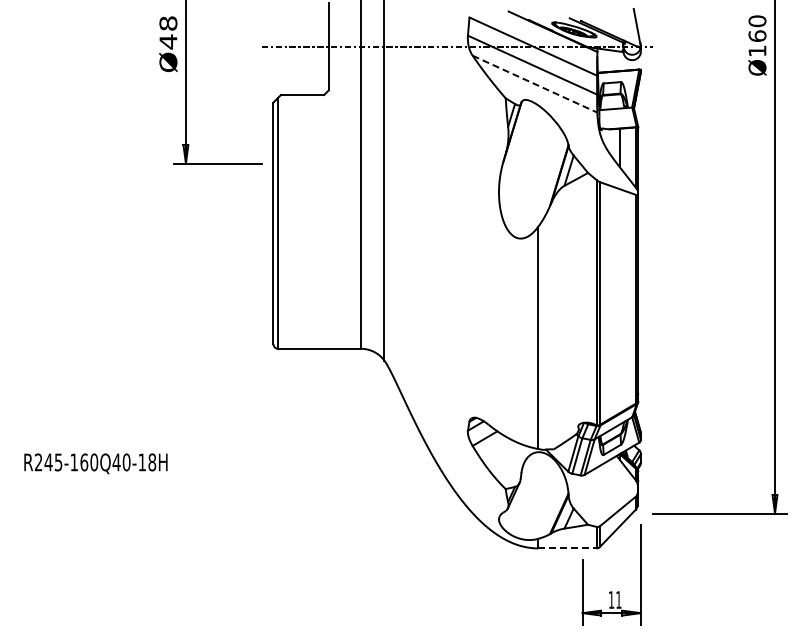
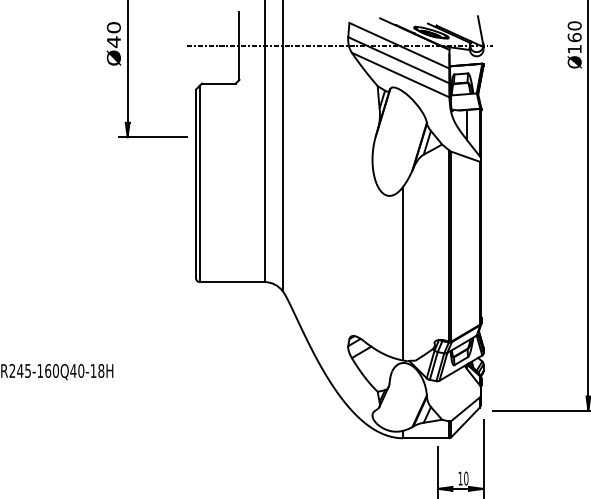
text: (168, 23) -> (114, 27), Ø48 -> Ø40
line: (535, 84) -> (401, 75), dashed -> solid
line: (567, 548) -> (426, 438), dashed -> solid
text: (618, 599) -> (465, 478), 11 -> 10

